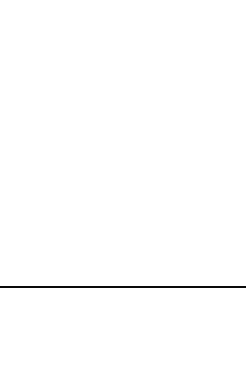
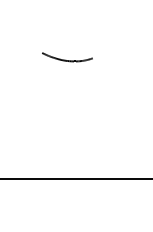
part: (108, 92) -> (67, 57), added

